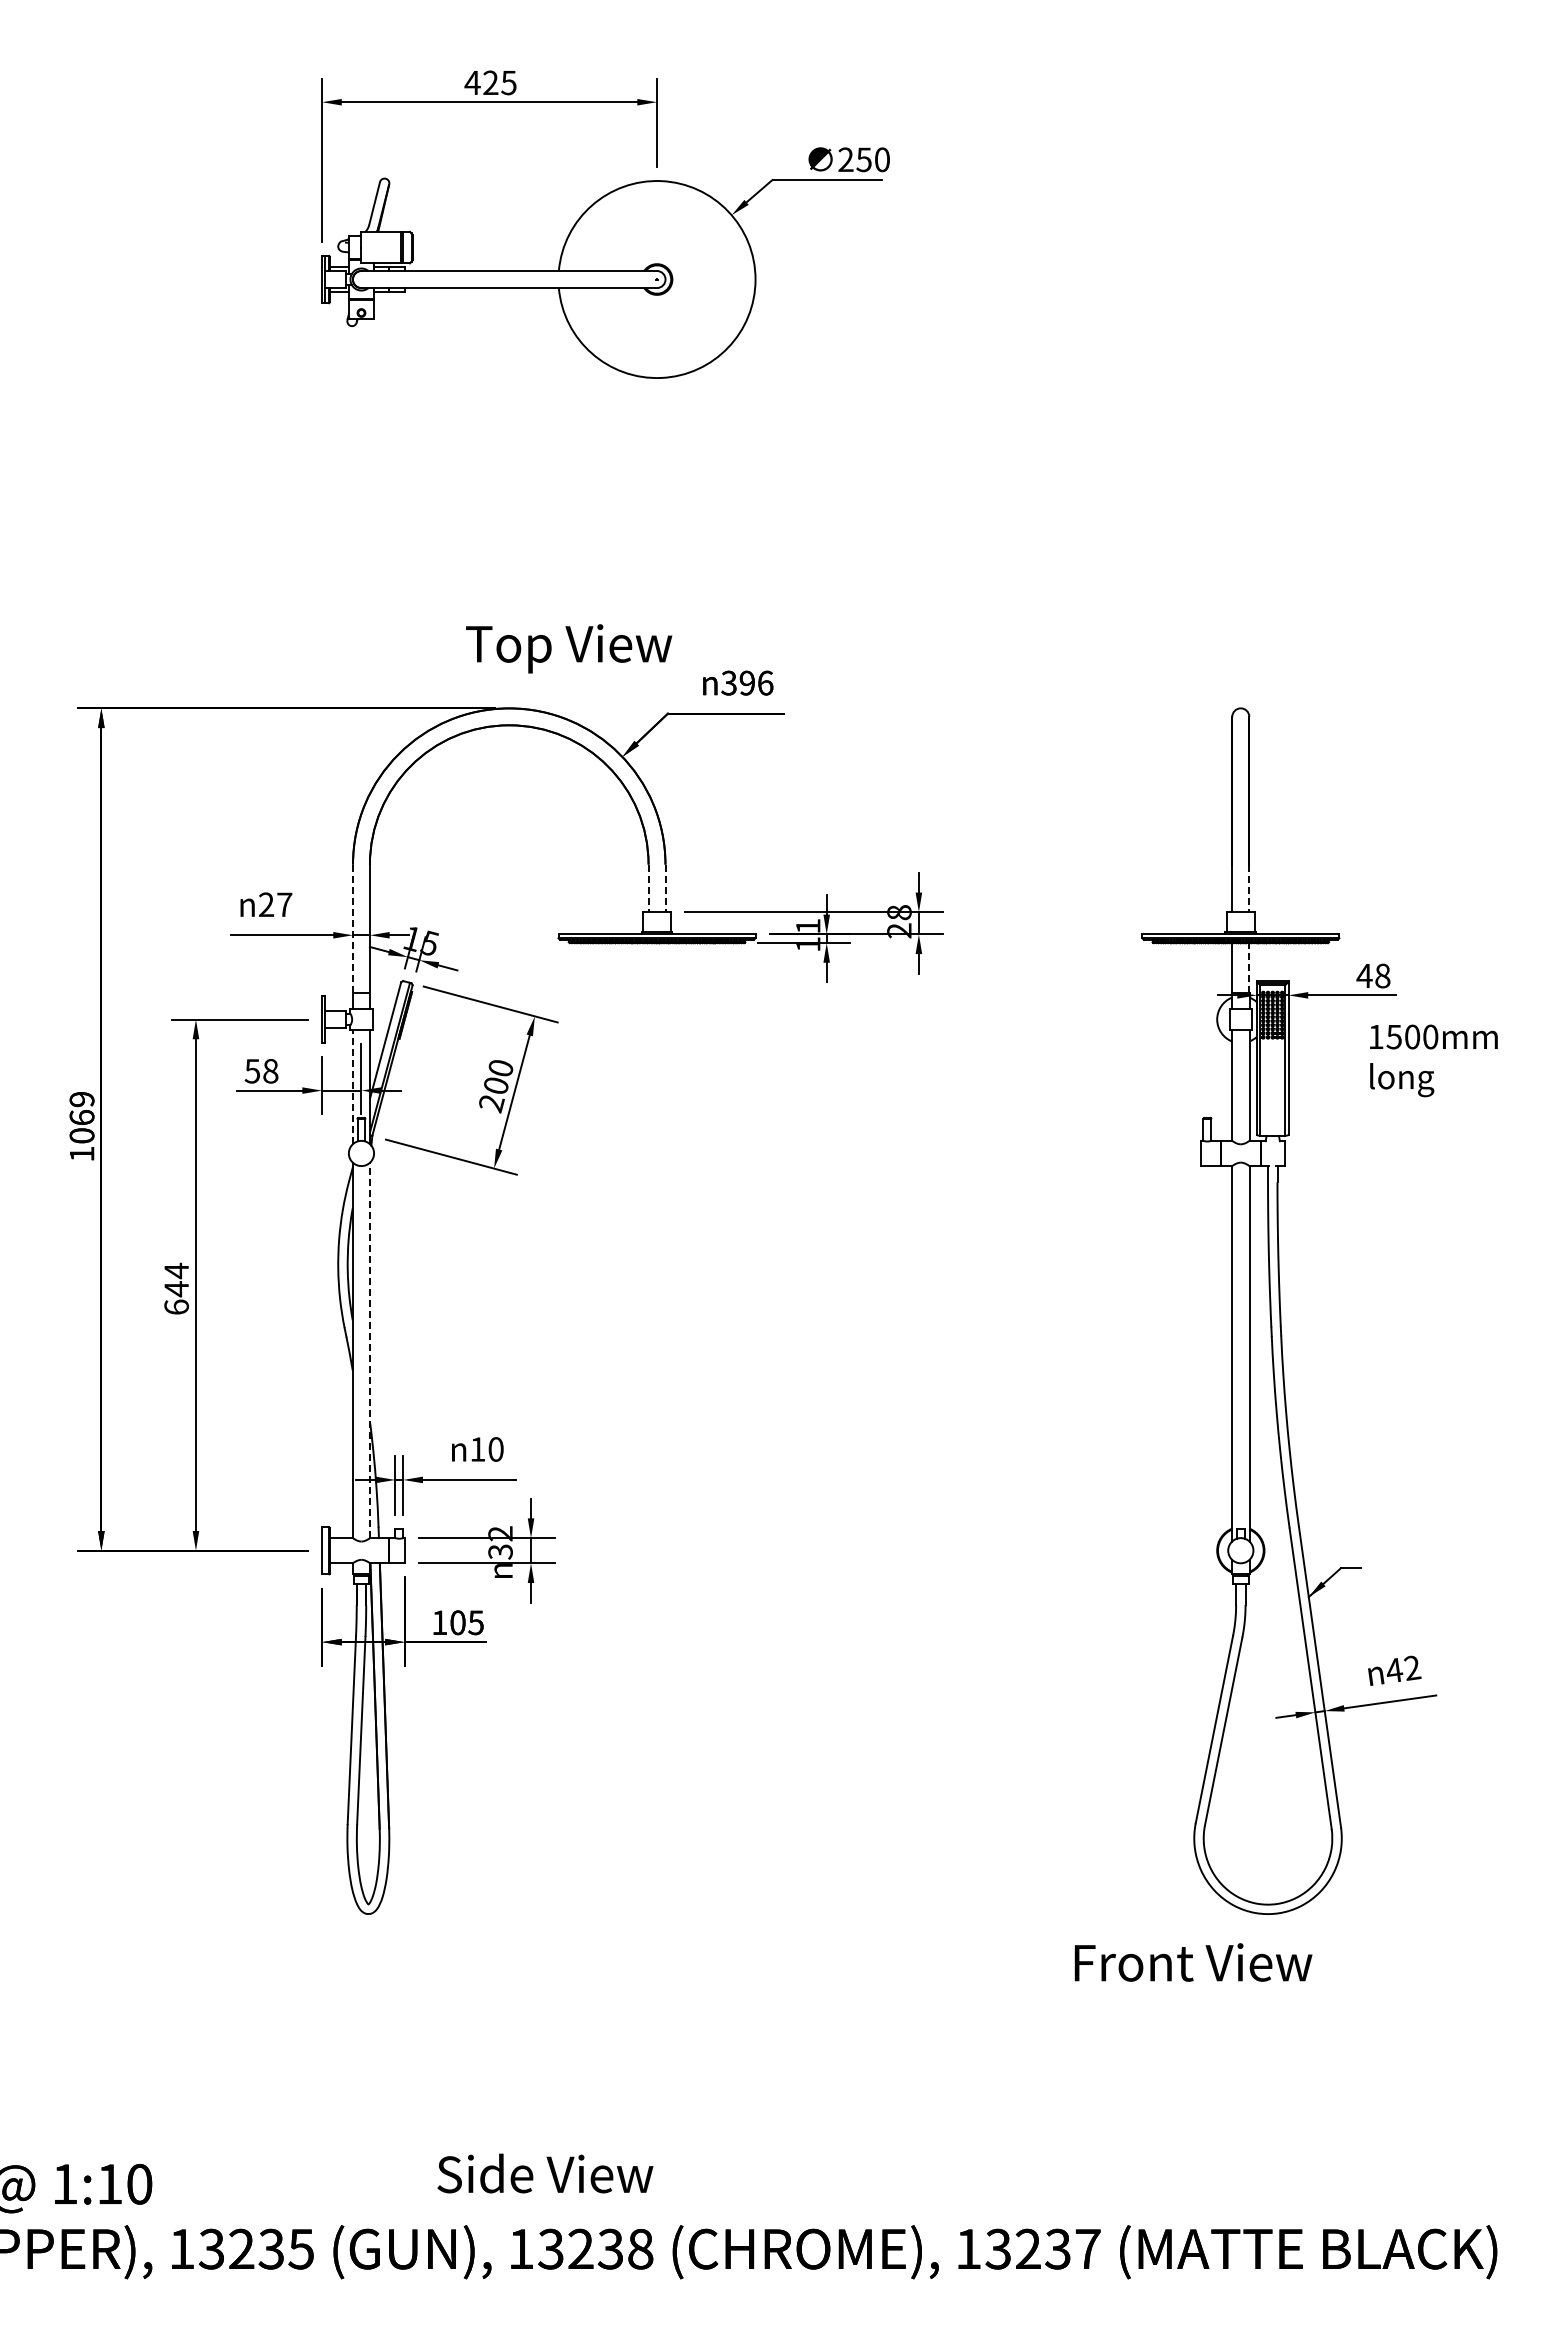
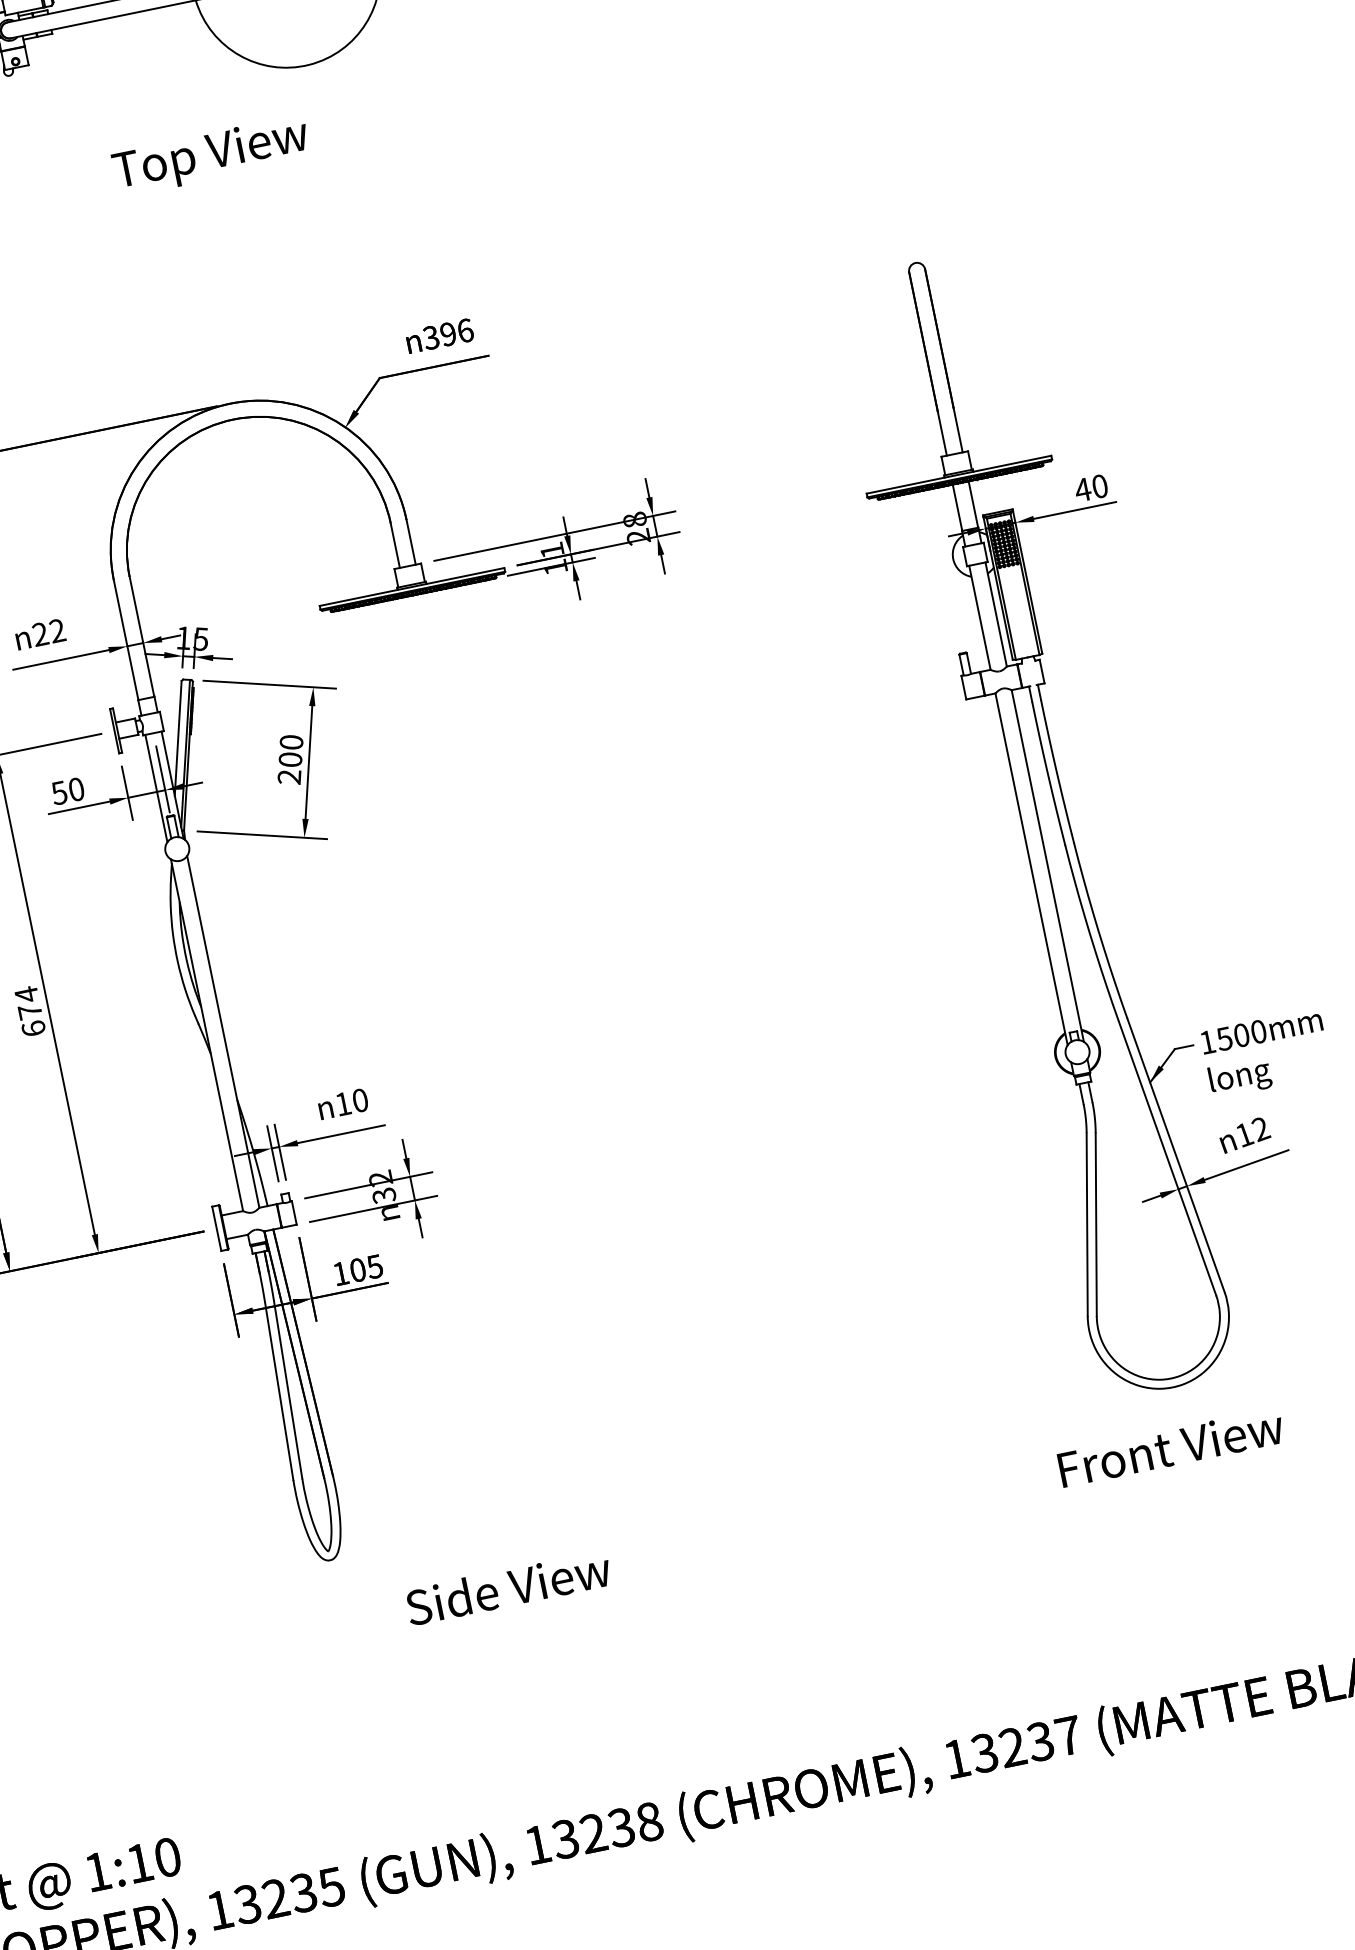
text: (569, 648) -> (211, 155), moved
line: (648, 888) -> (395, 545), dashed -> solid
line: (665, 888) -> (411, 542), dashed -> solid
line: (1249, 888) -> (958, 430), dashed -> solid
text: (284, 904) -> (57, 630), 27 -> 22
line: (353, 928) -> (126, 639), dashed -> solid
line: (1249, 967) -> (973, 504), dashed -> solid
text: (1382, 976) -> (1099, 486), 48 -> 40
text: (1433, 1060) -> (1265, 1053), moved
text: (270, 1071) -> (76, 789), 58 -> 50
line: (352, 1086) -> (156, 788), dashed -> solid
text: (176, 1289) -> (30, 1012), 644 -> 674
line: (370, 1350) -> (223, 1031), dashed -> solid
text: (1394, 1670) -> (1244, 1134), 42 -> 12
text: (1193, 1962) -> (1171, 1447), moved
text: (545, 2173) -> (508, 1587), moved

